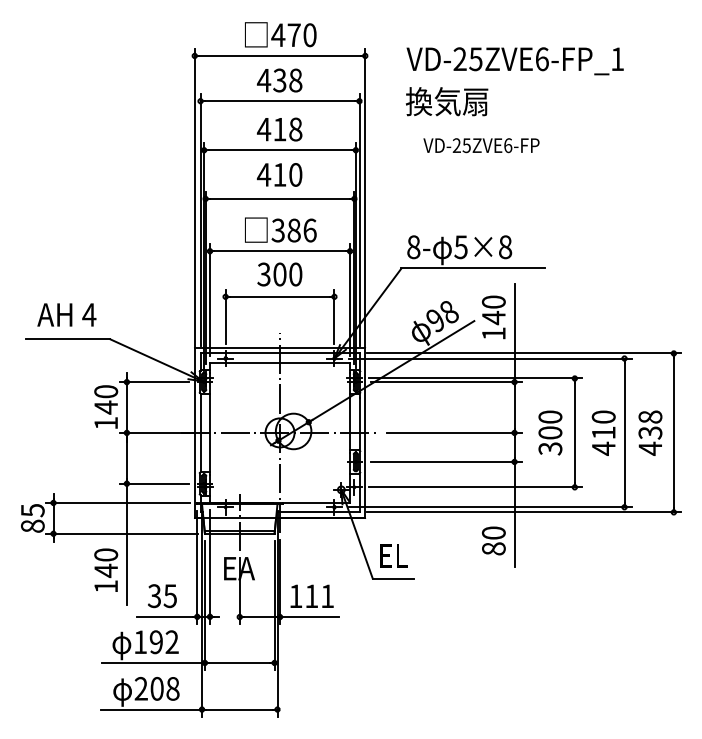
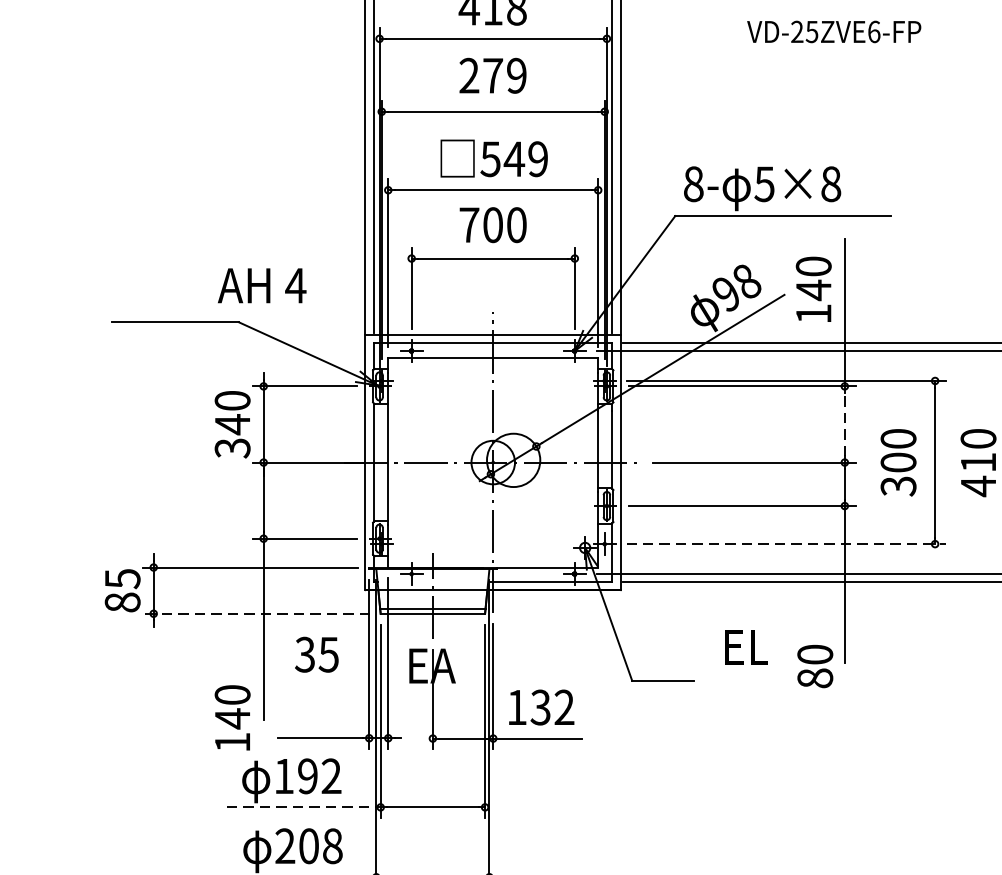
text: (481, 145) -> (834, 31), moved
text: (279, 174) -> (492, 75), 410 -> 279
text: (294, 230) -> (514, 159), 386 -> 549
text: (263, 274) -> (468, 225), 300 -> 700
text: (66, 314) -> (261, 285), moved
line: (514, 407) -> (844, 424), solid -> dashed
text: (106, 423) -> (233, 448), 140 -> 340
line: (475, 487) -> (786, 544), solid -> dashed
line: (122, 533) -> (257, 613), solid -> dashed
text: (493, 540) -> (814, 665), moved
text: (393, 555) -> (745, 646), moved
text: (106, 569) -> (233, 716), moved
text: (162, 596) -> (317, 655), moved
text: (319, 596) -> (552, 707), 111 -> 132
line: (154, 662) -> (305, 806), solid -> dashed

